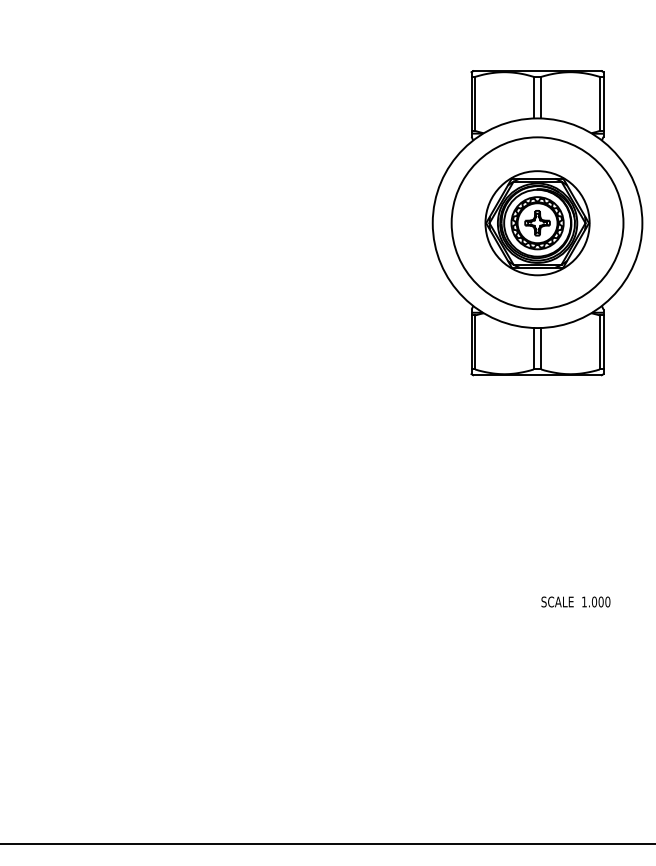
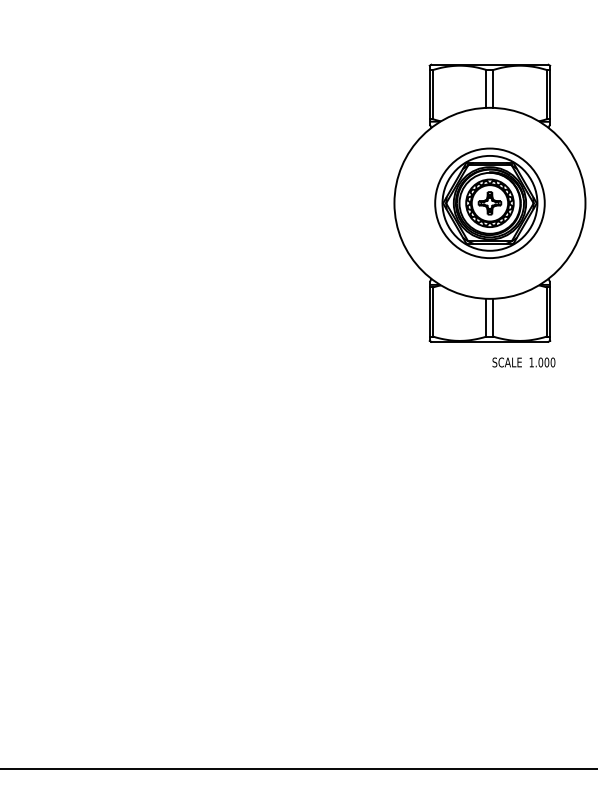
circle: (537, 223) -> (489, 203), size x0.7
text: (575, 601) -> (523, 362), moved

